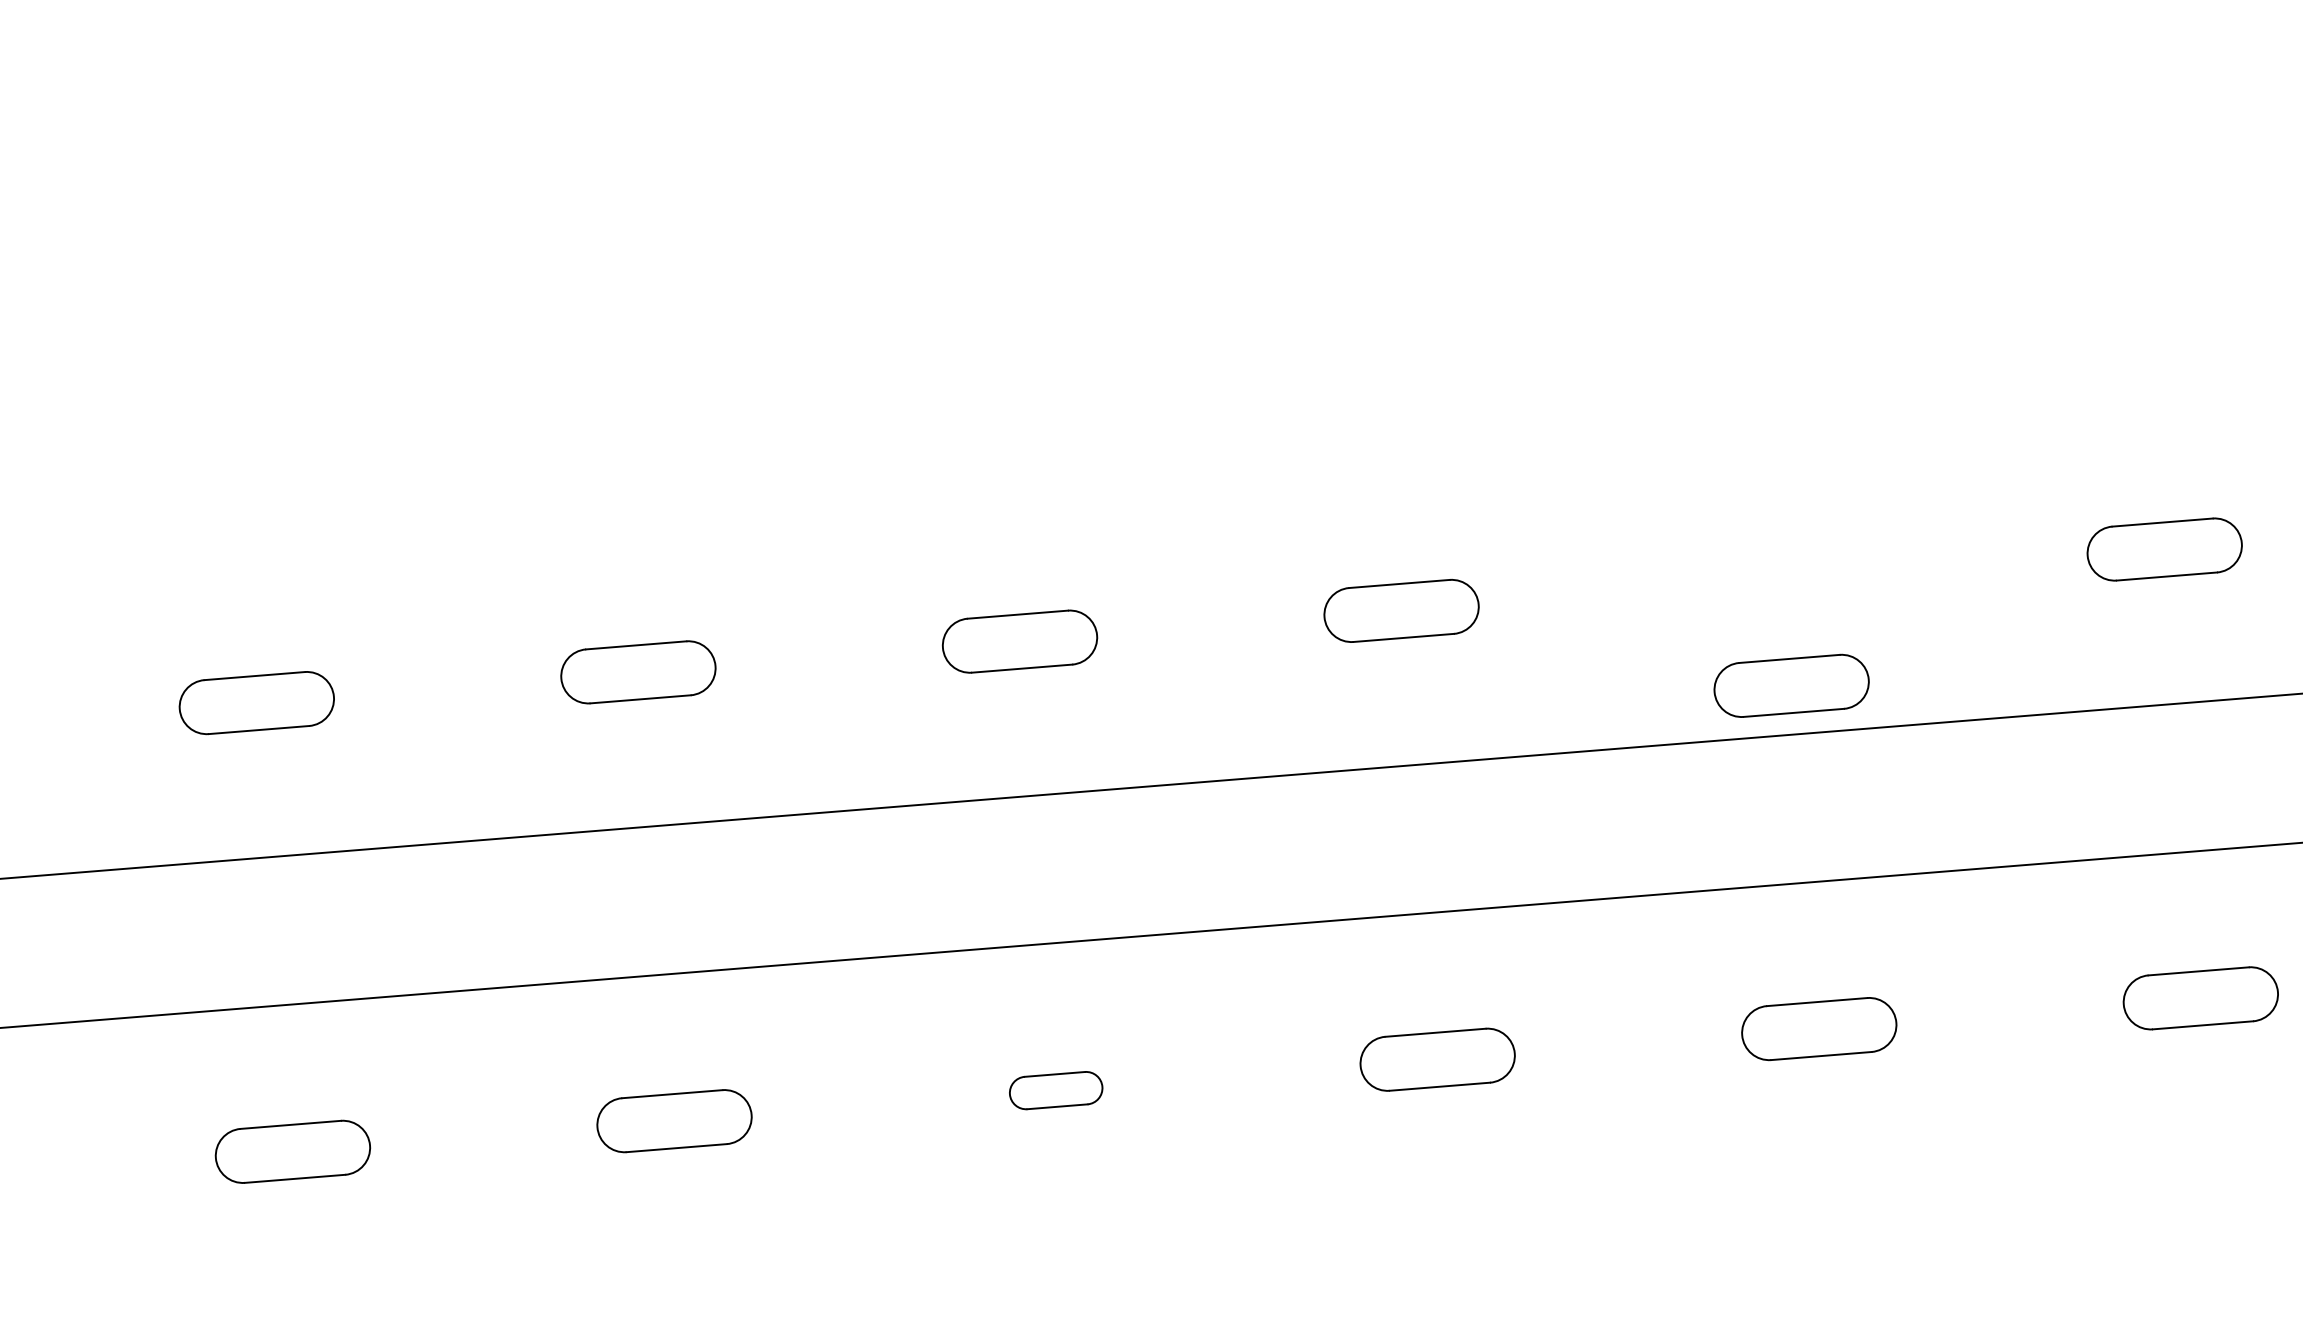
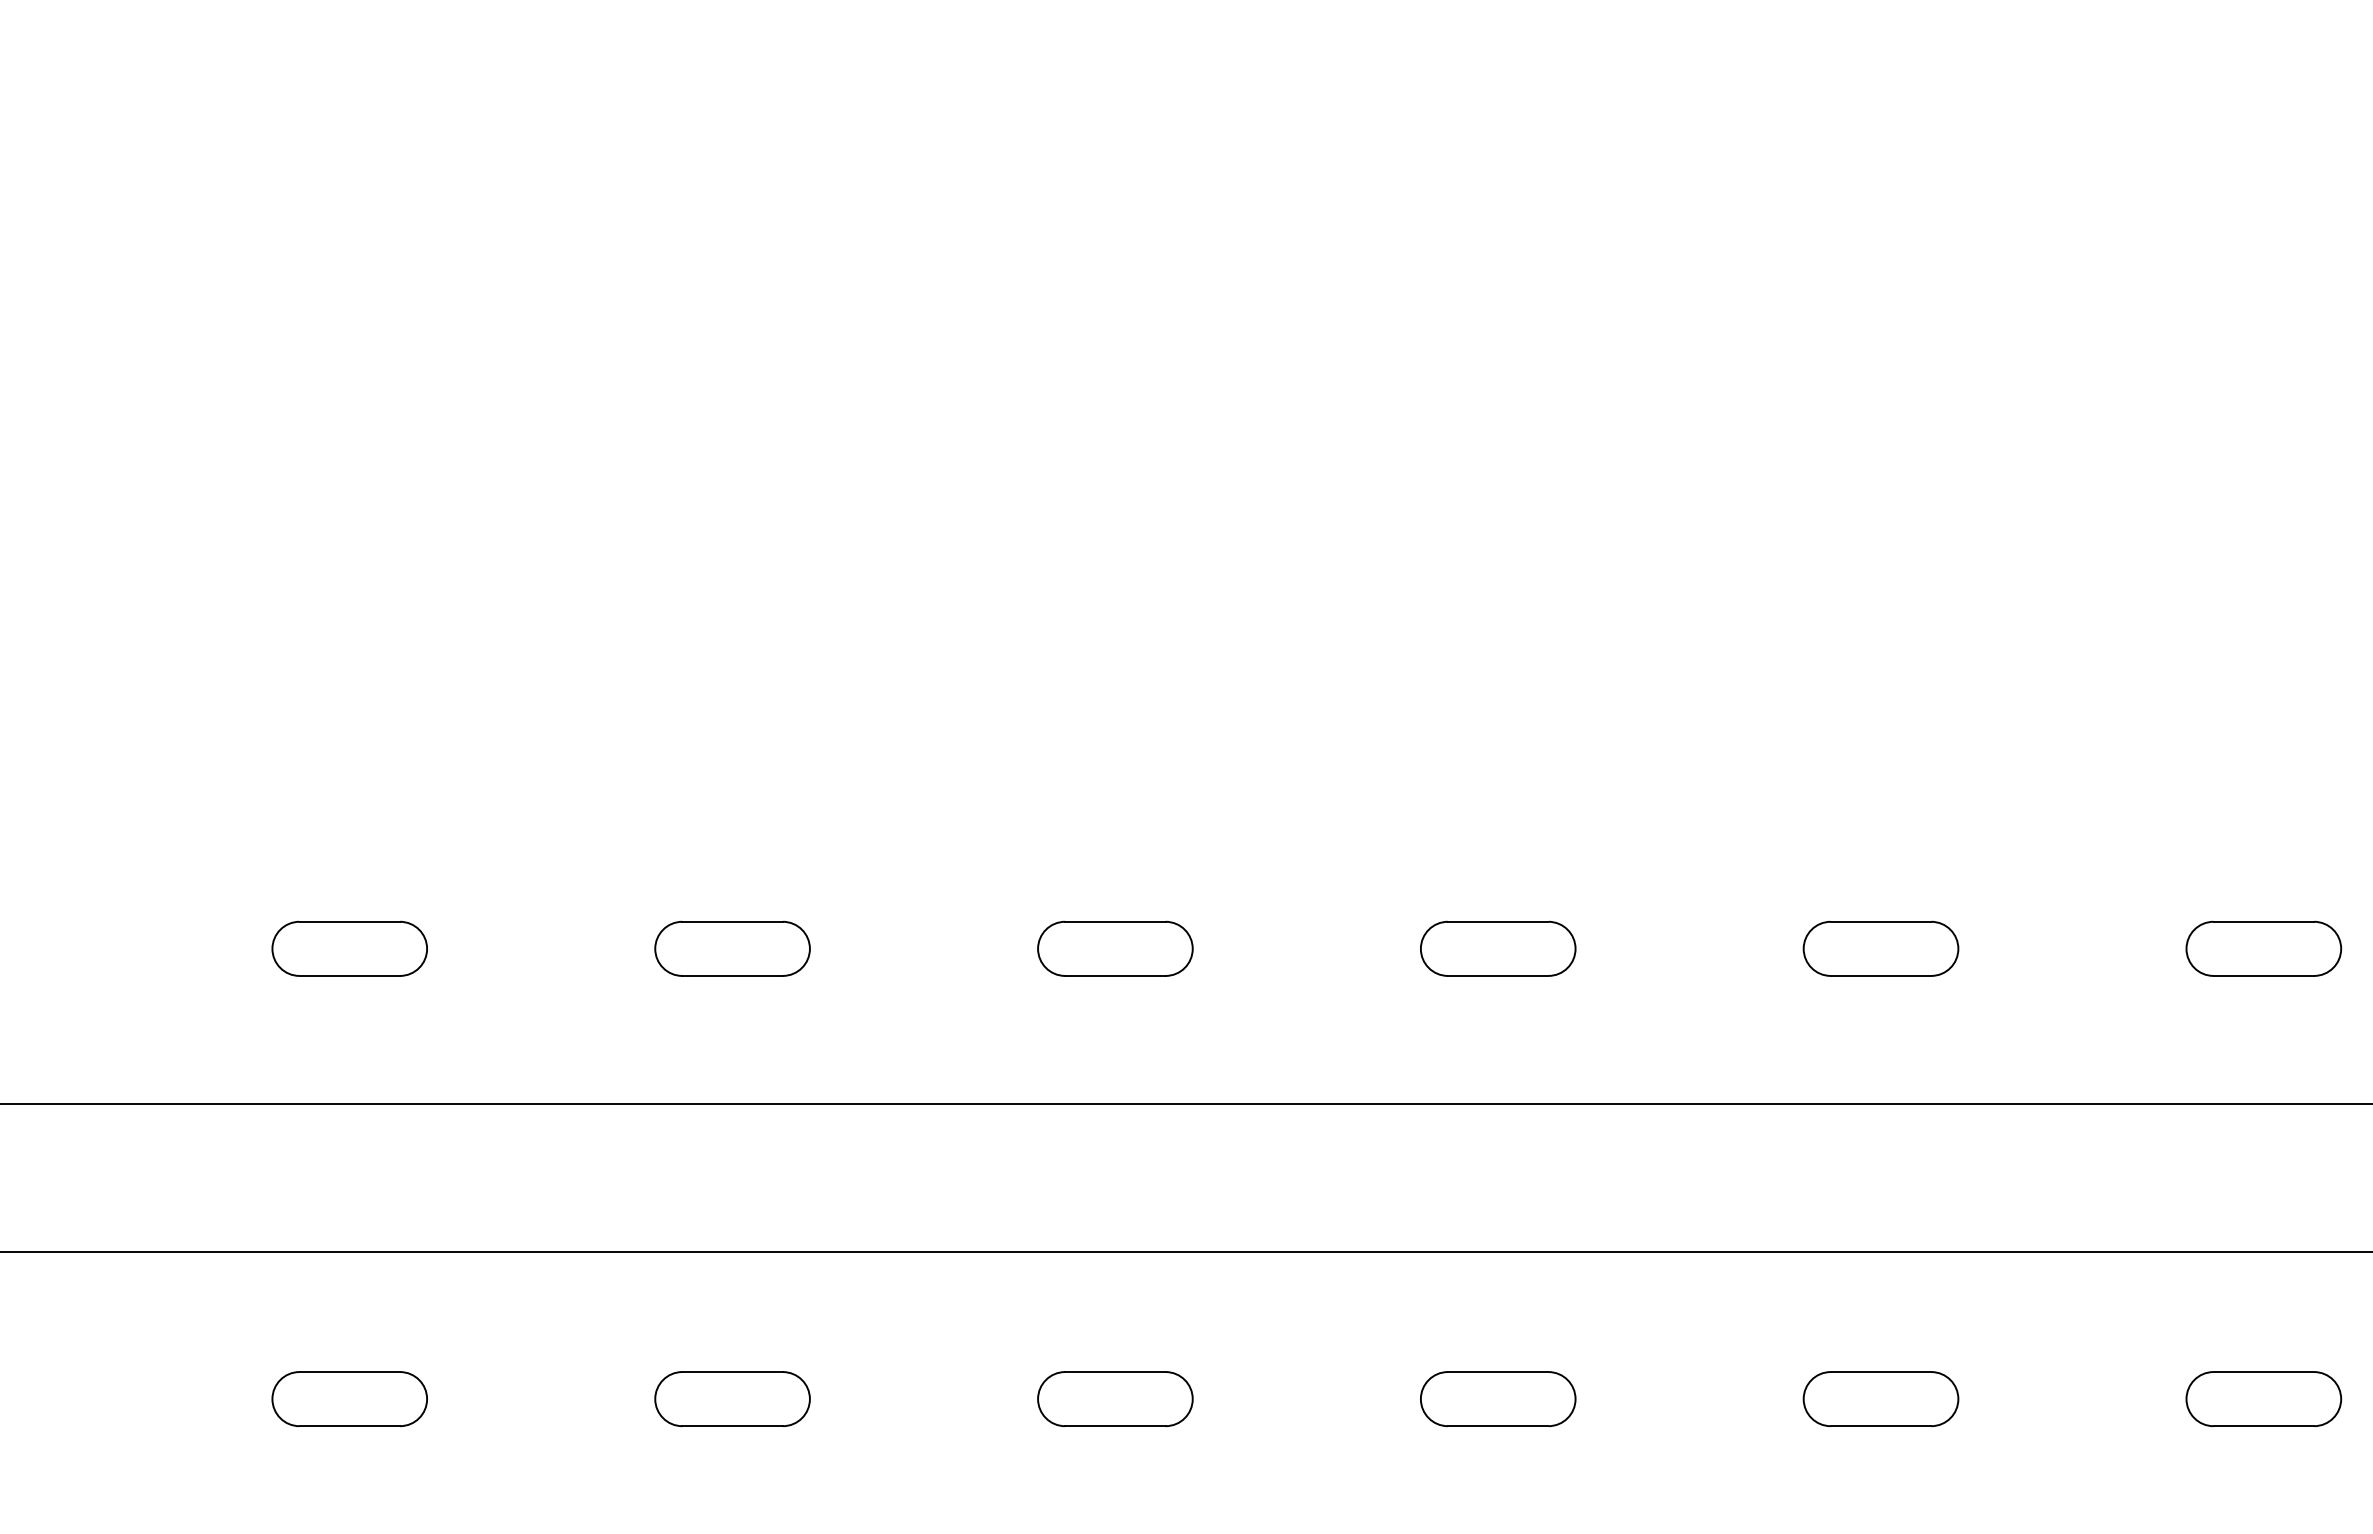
part: (1791, 685) -> (1880, 948), moved
part: (1056, 1090) -> (1115, 1399), size x1.67

